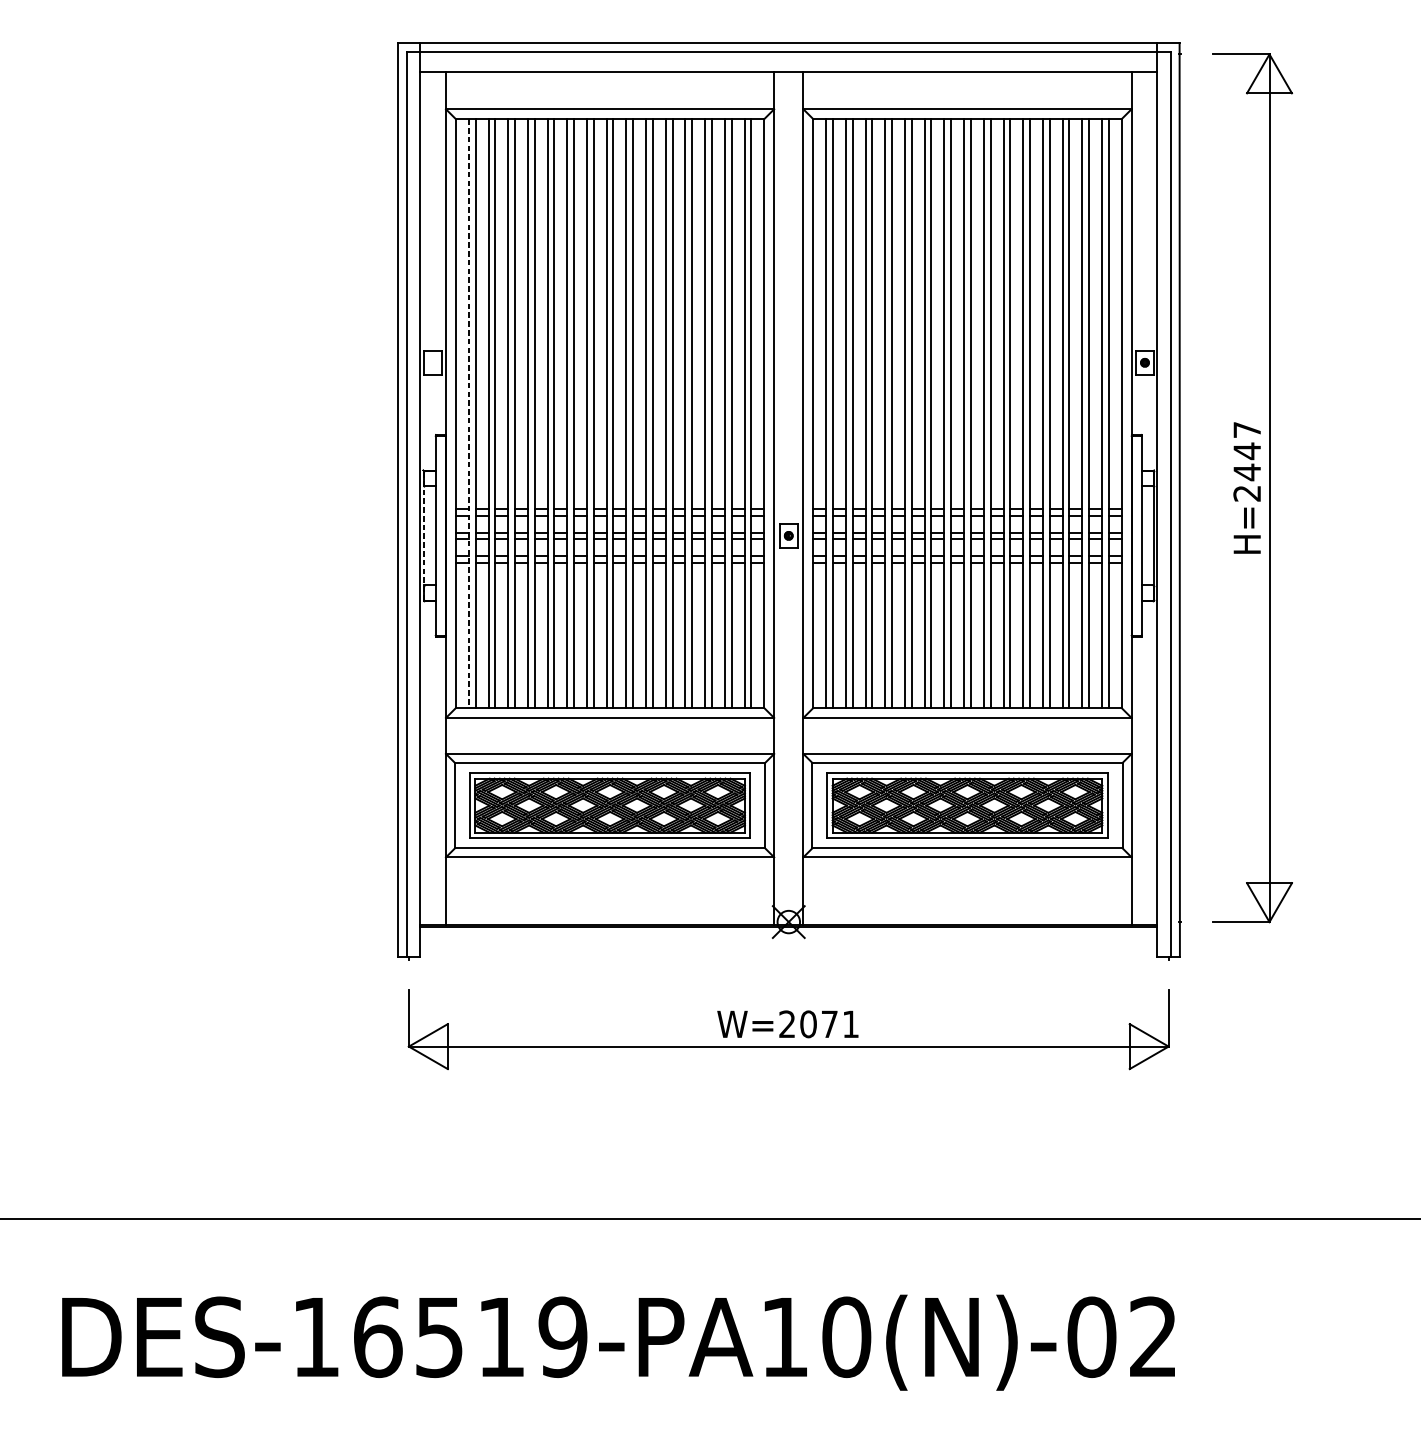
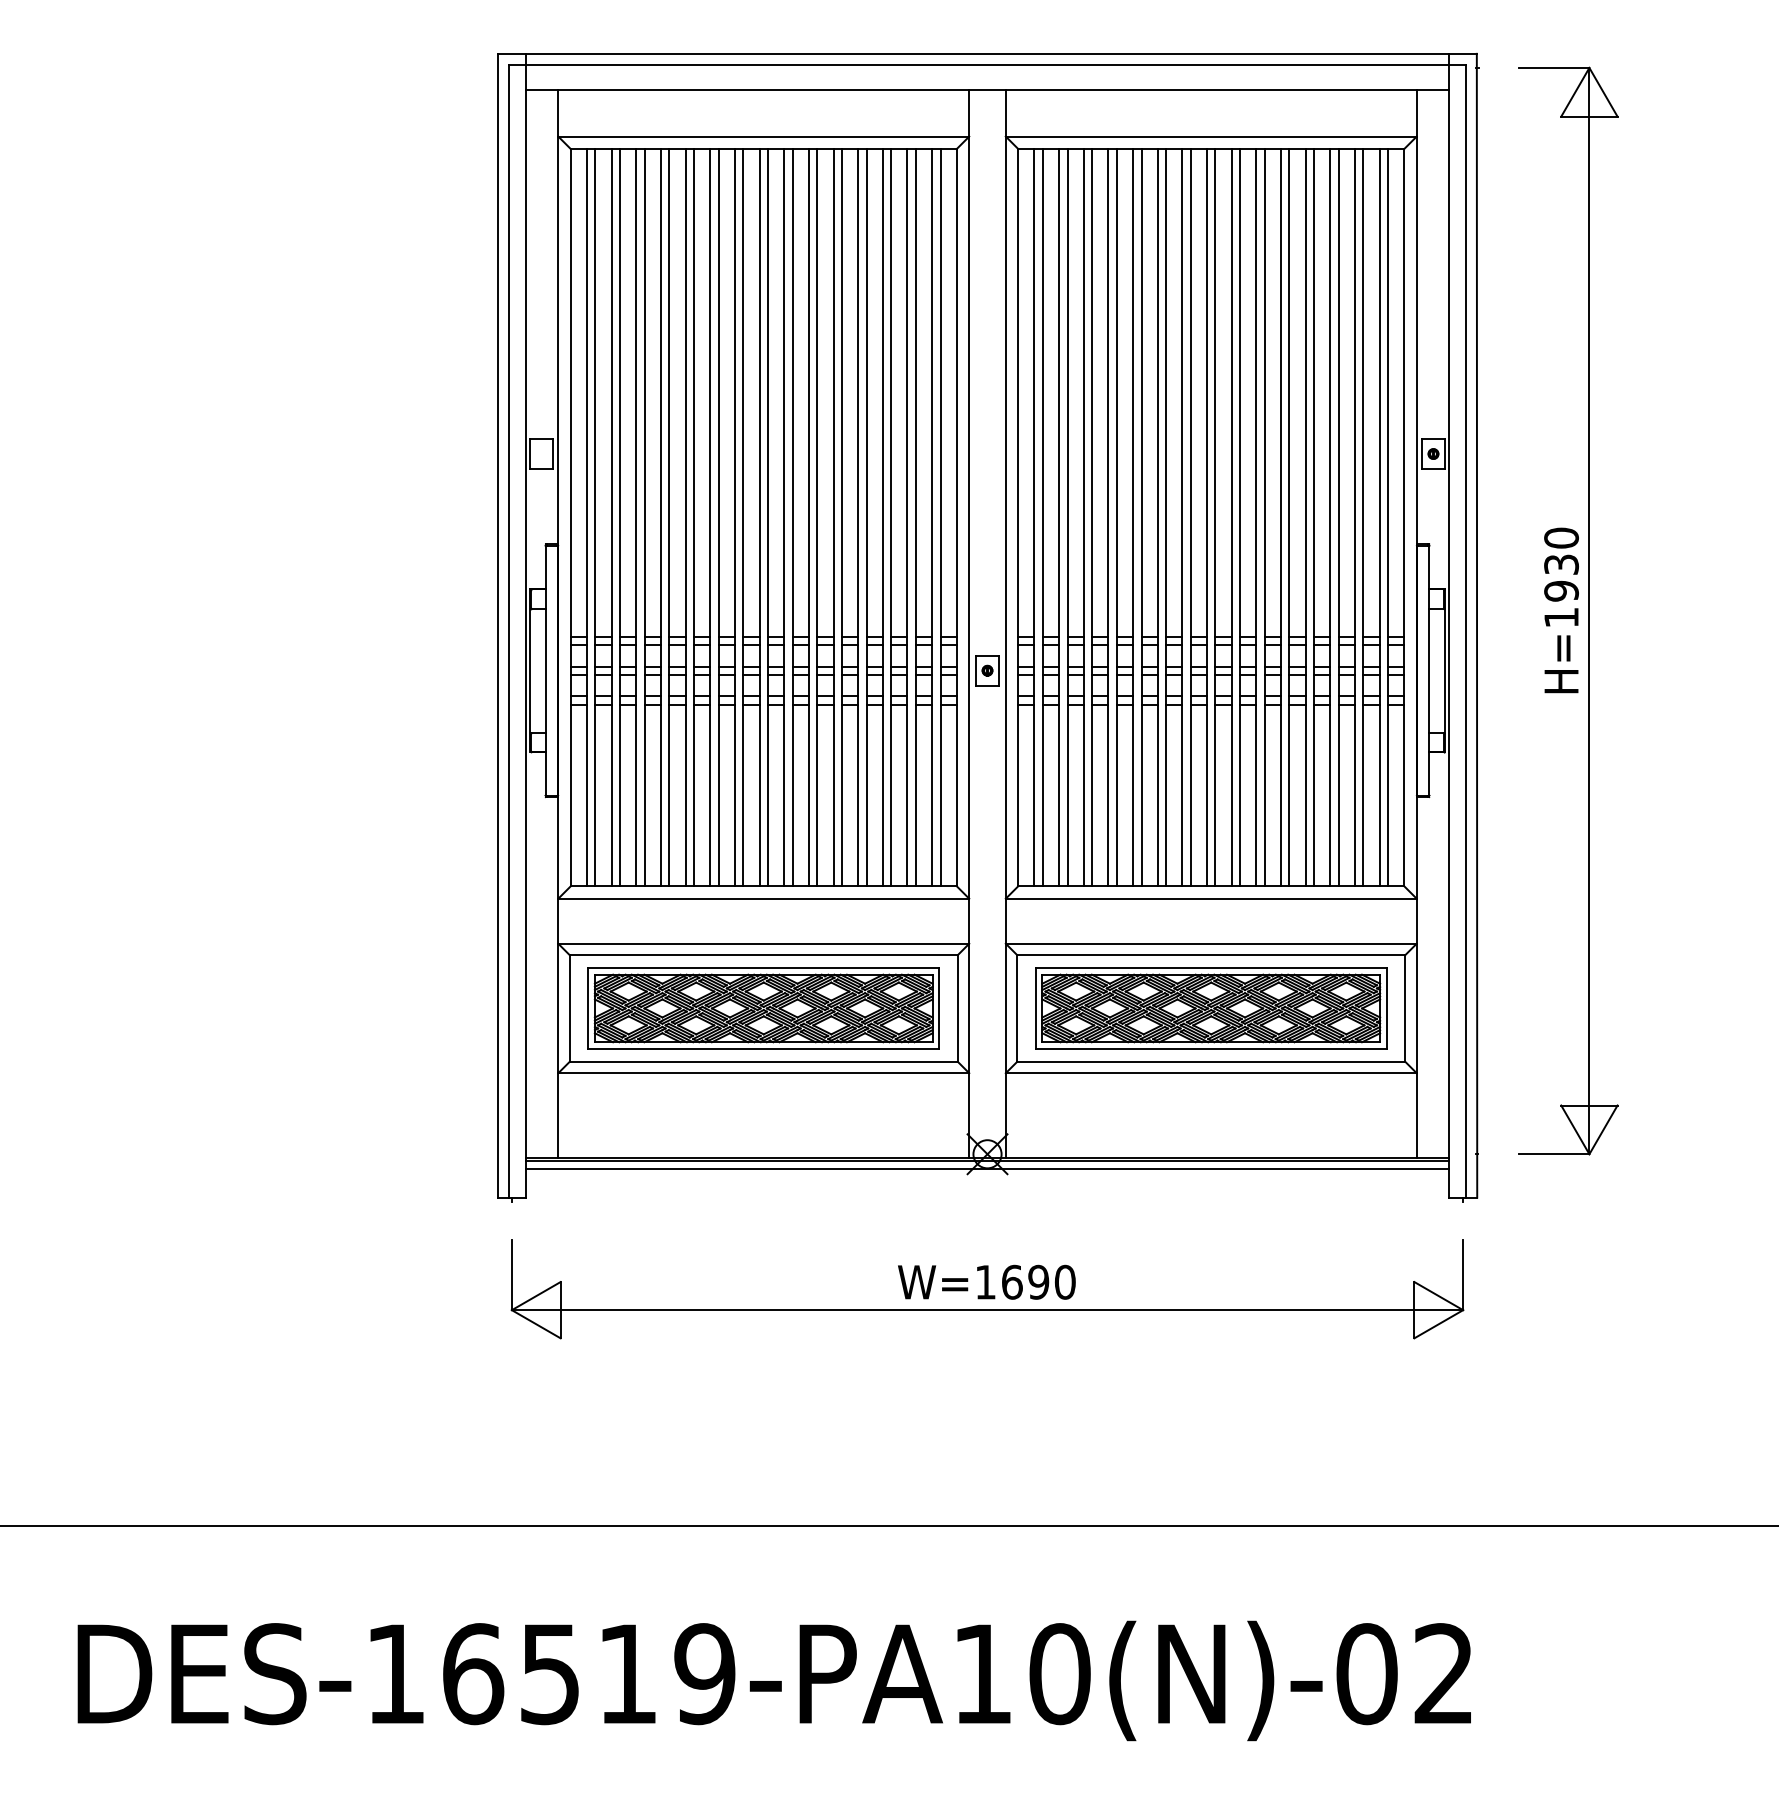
line: (468, 413) -> (586, 517), dashed -> solid
text: (1247, 461) -> (1561, 577), H=2447 -> H=1930
line: (423, 535) -> (530, 670), dashed -> solid
line: (788, 934) -> (987, 1169), added
text: (819, 1023) -> (1025, 1281), W=2071 -> W=1690

